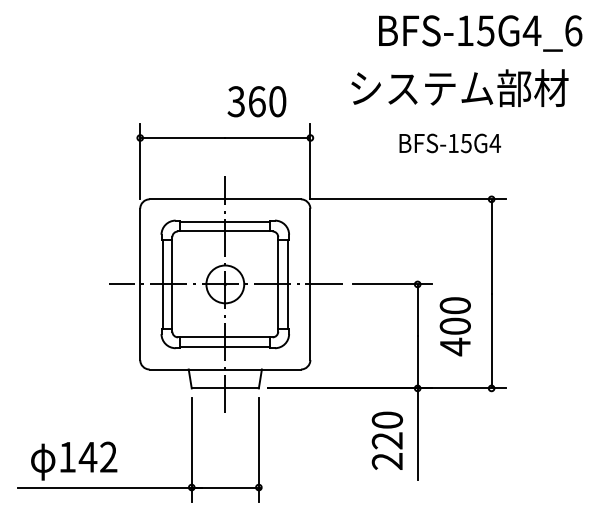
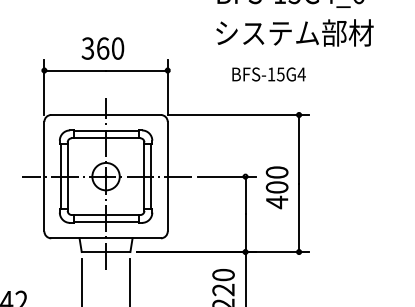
text: (459, 88) -> (294, 33), moved
text: (256, 101) -> (102, 48), moved
text: (454, 326) -> (276, 187), moved

